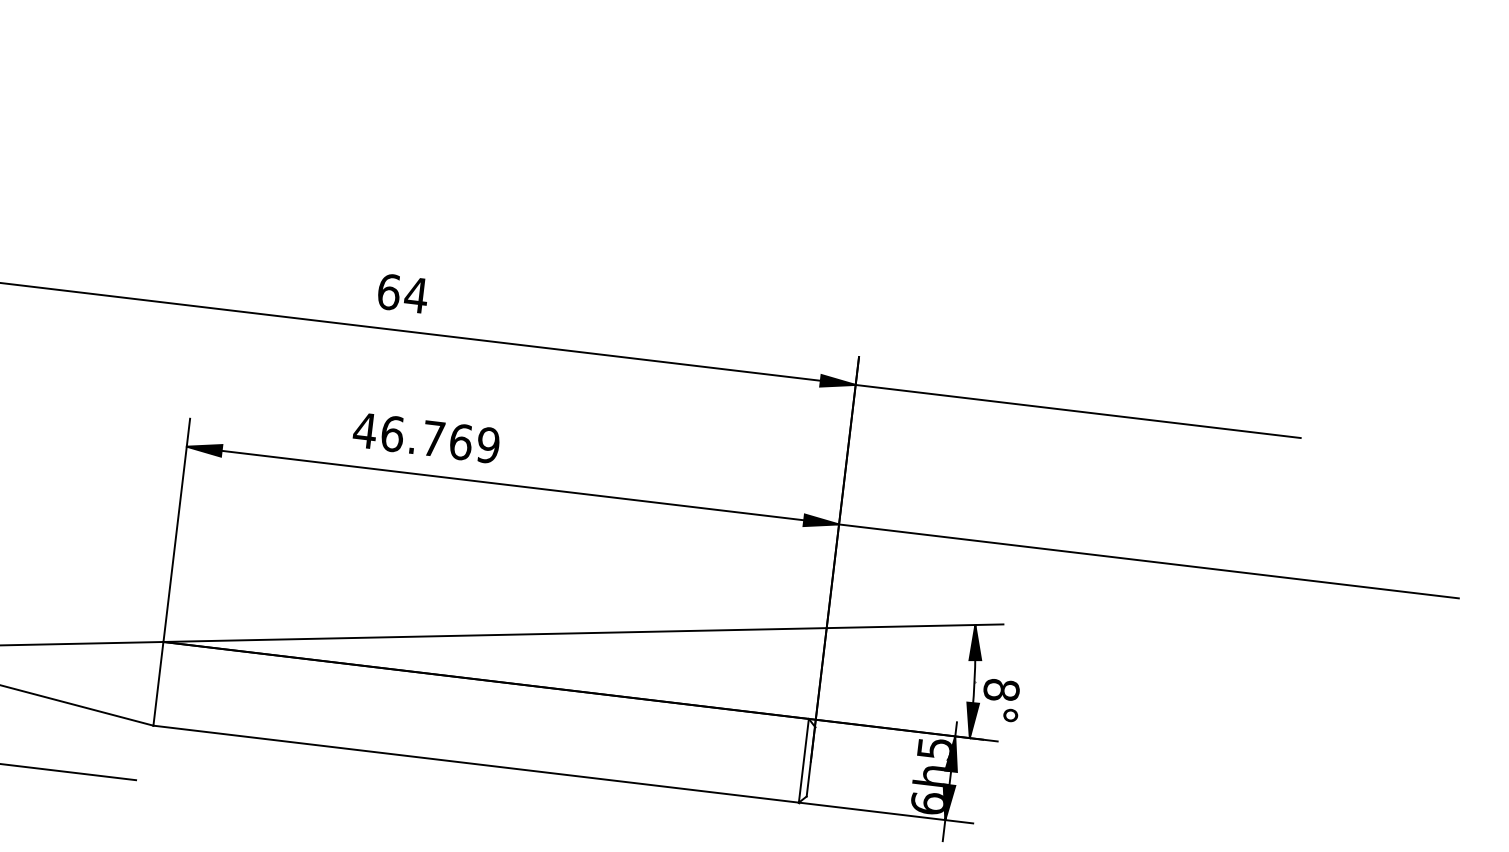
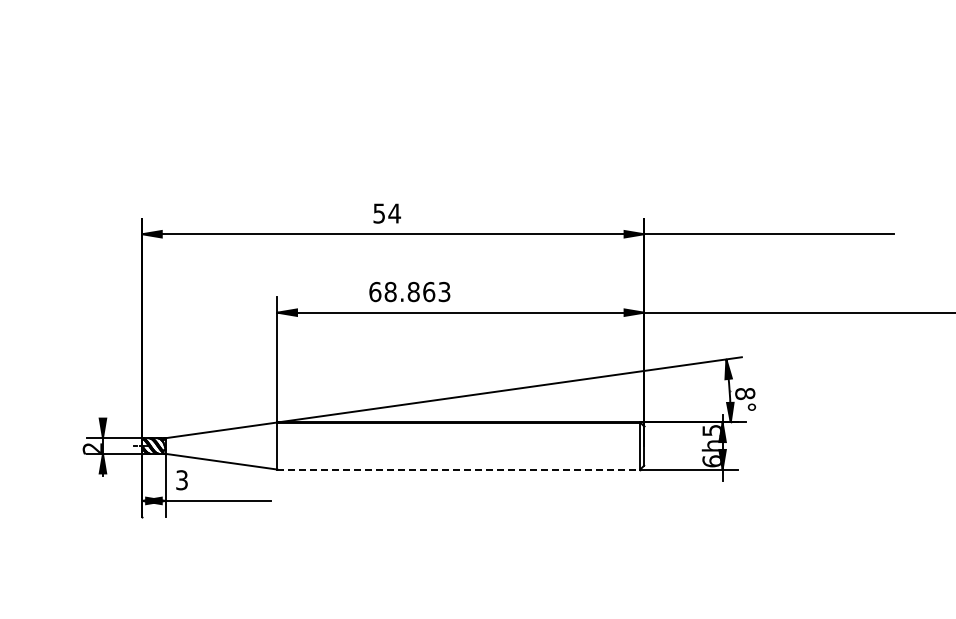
text: (389, 291) -> (379, 213), 64 -> 54
text: (426, 437) -> (409, 291), 46.769 -> 68.863
line: (477, 764) -> (459, 469), solid -> dashed

